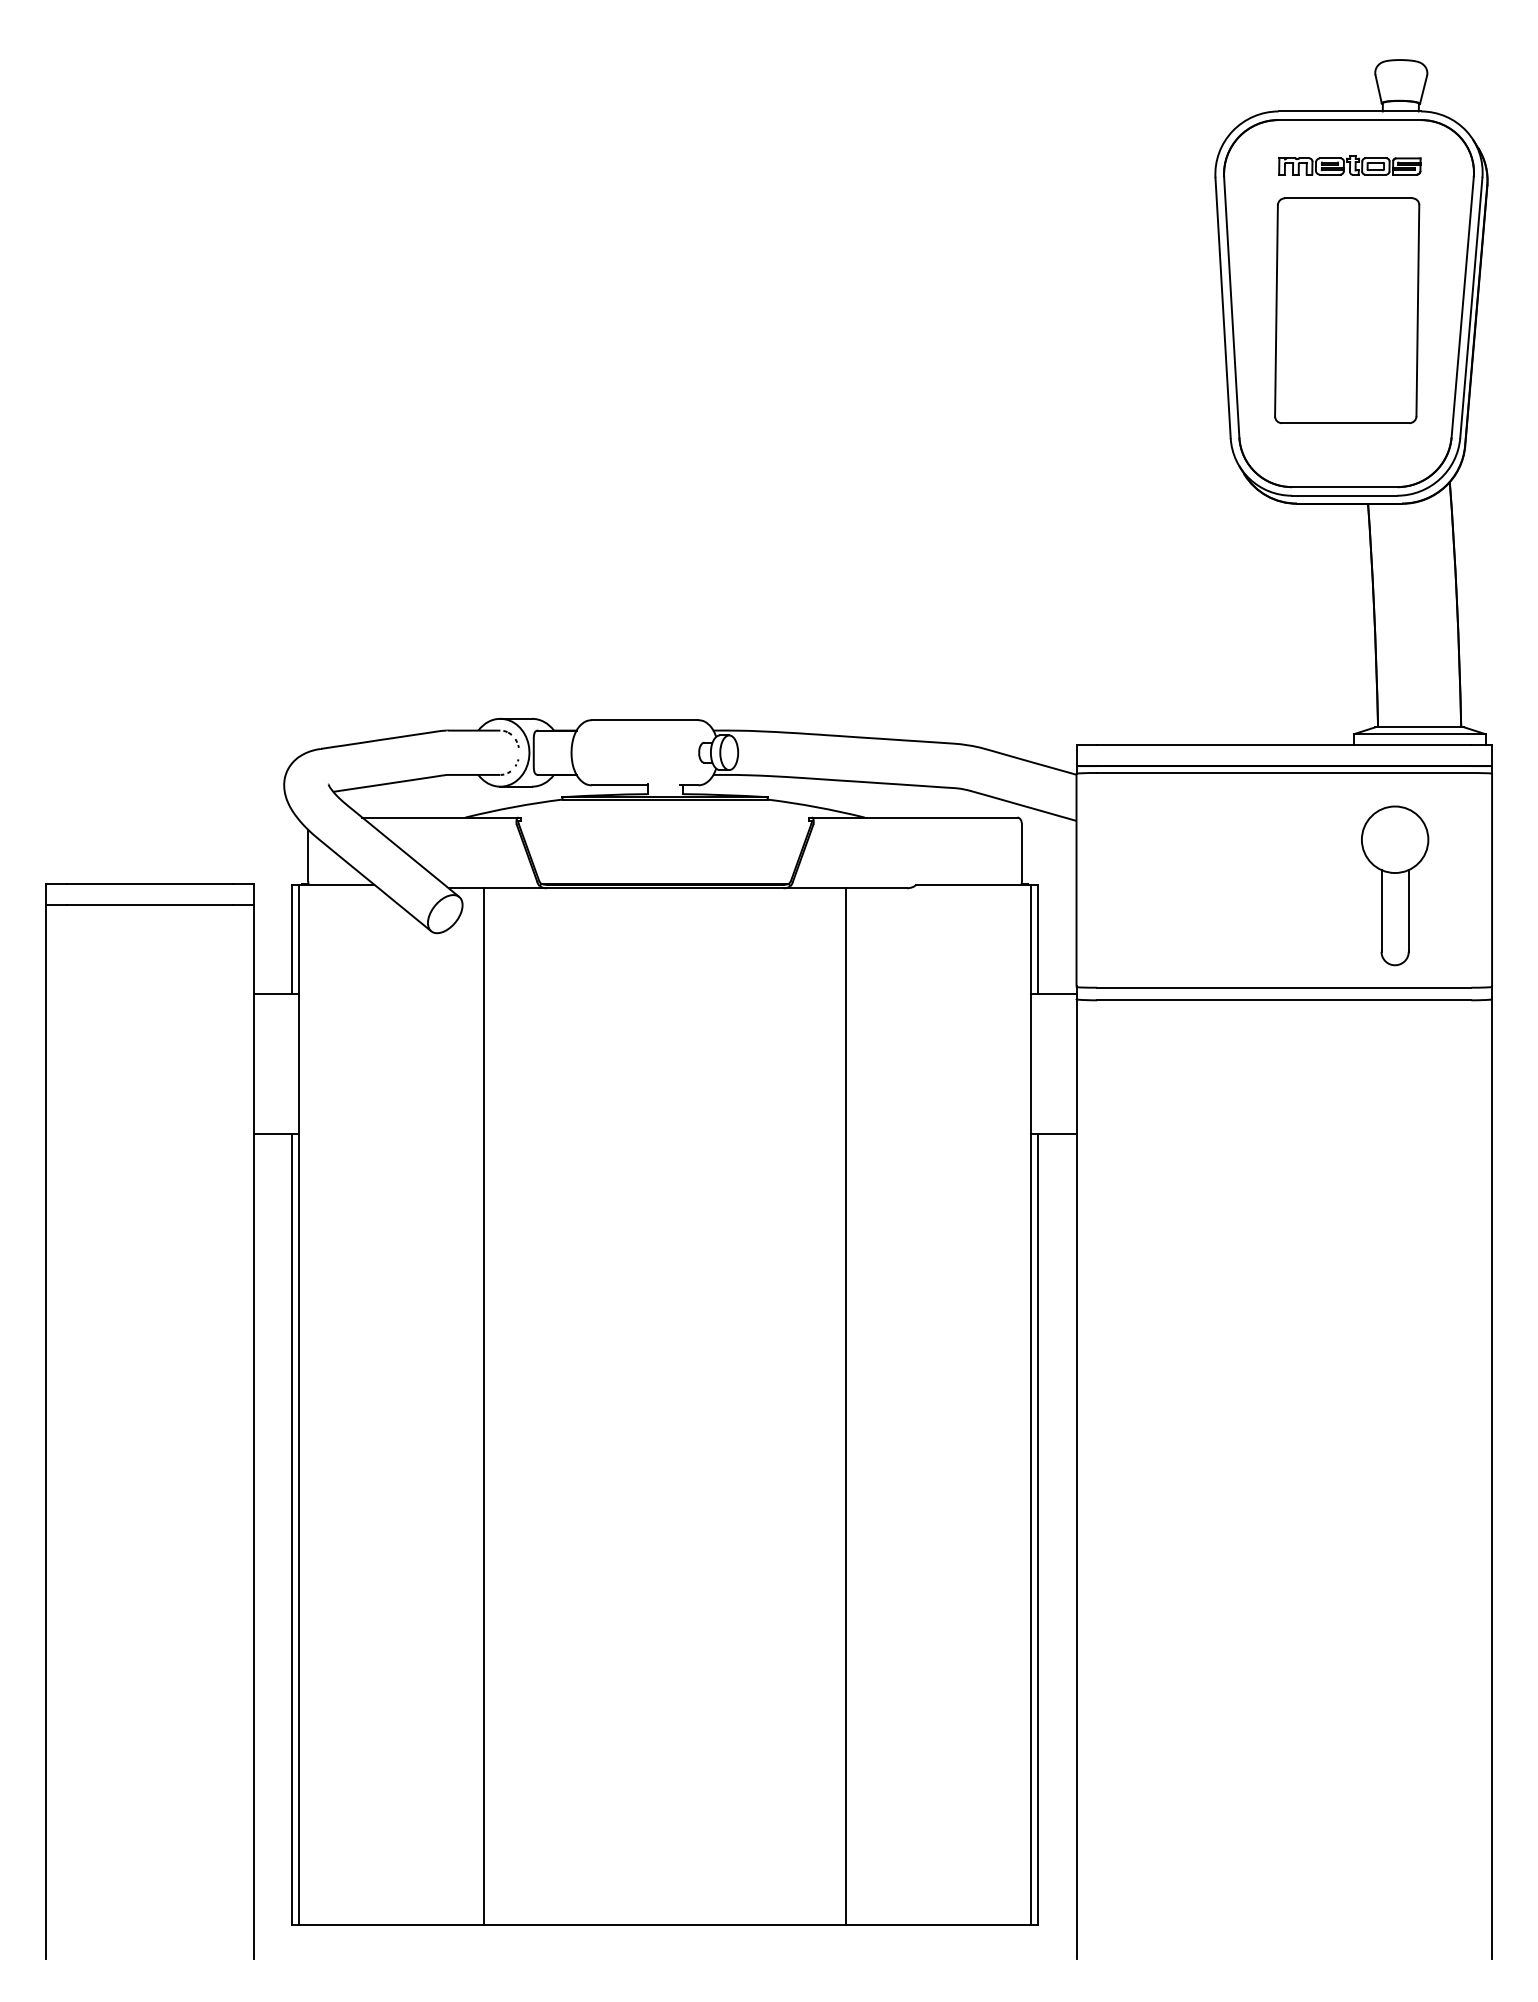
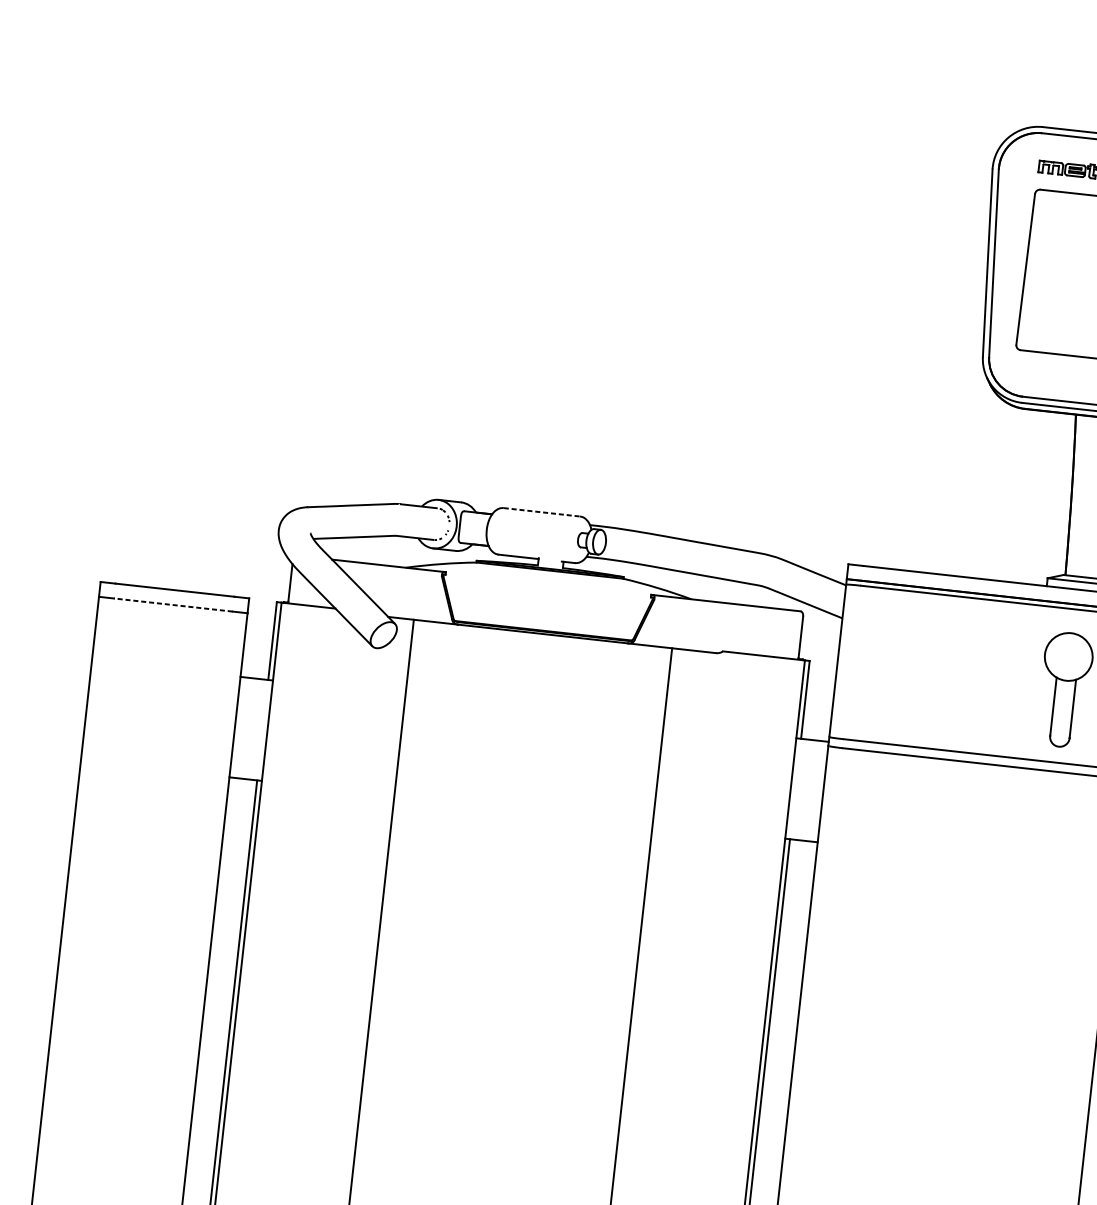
line: (645, 720) -> (542, 512), solid -> dashed
line: (149, 904) -> (173, 604), solid -> dashed

